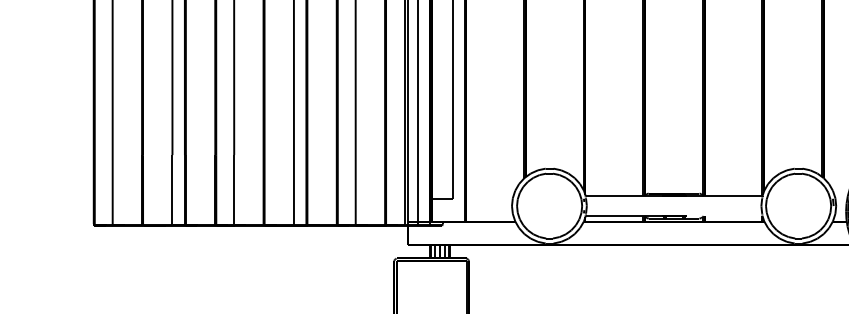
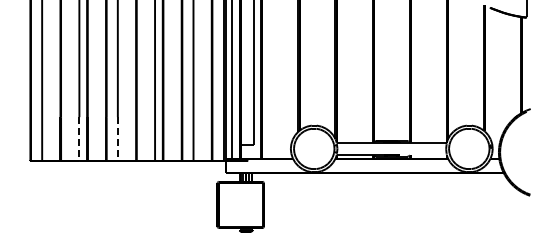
line: (172, 190) -> (79, 139), solid -> dashed
line: (233, 190) -> (117, 139), solid -> dashed

